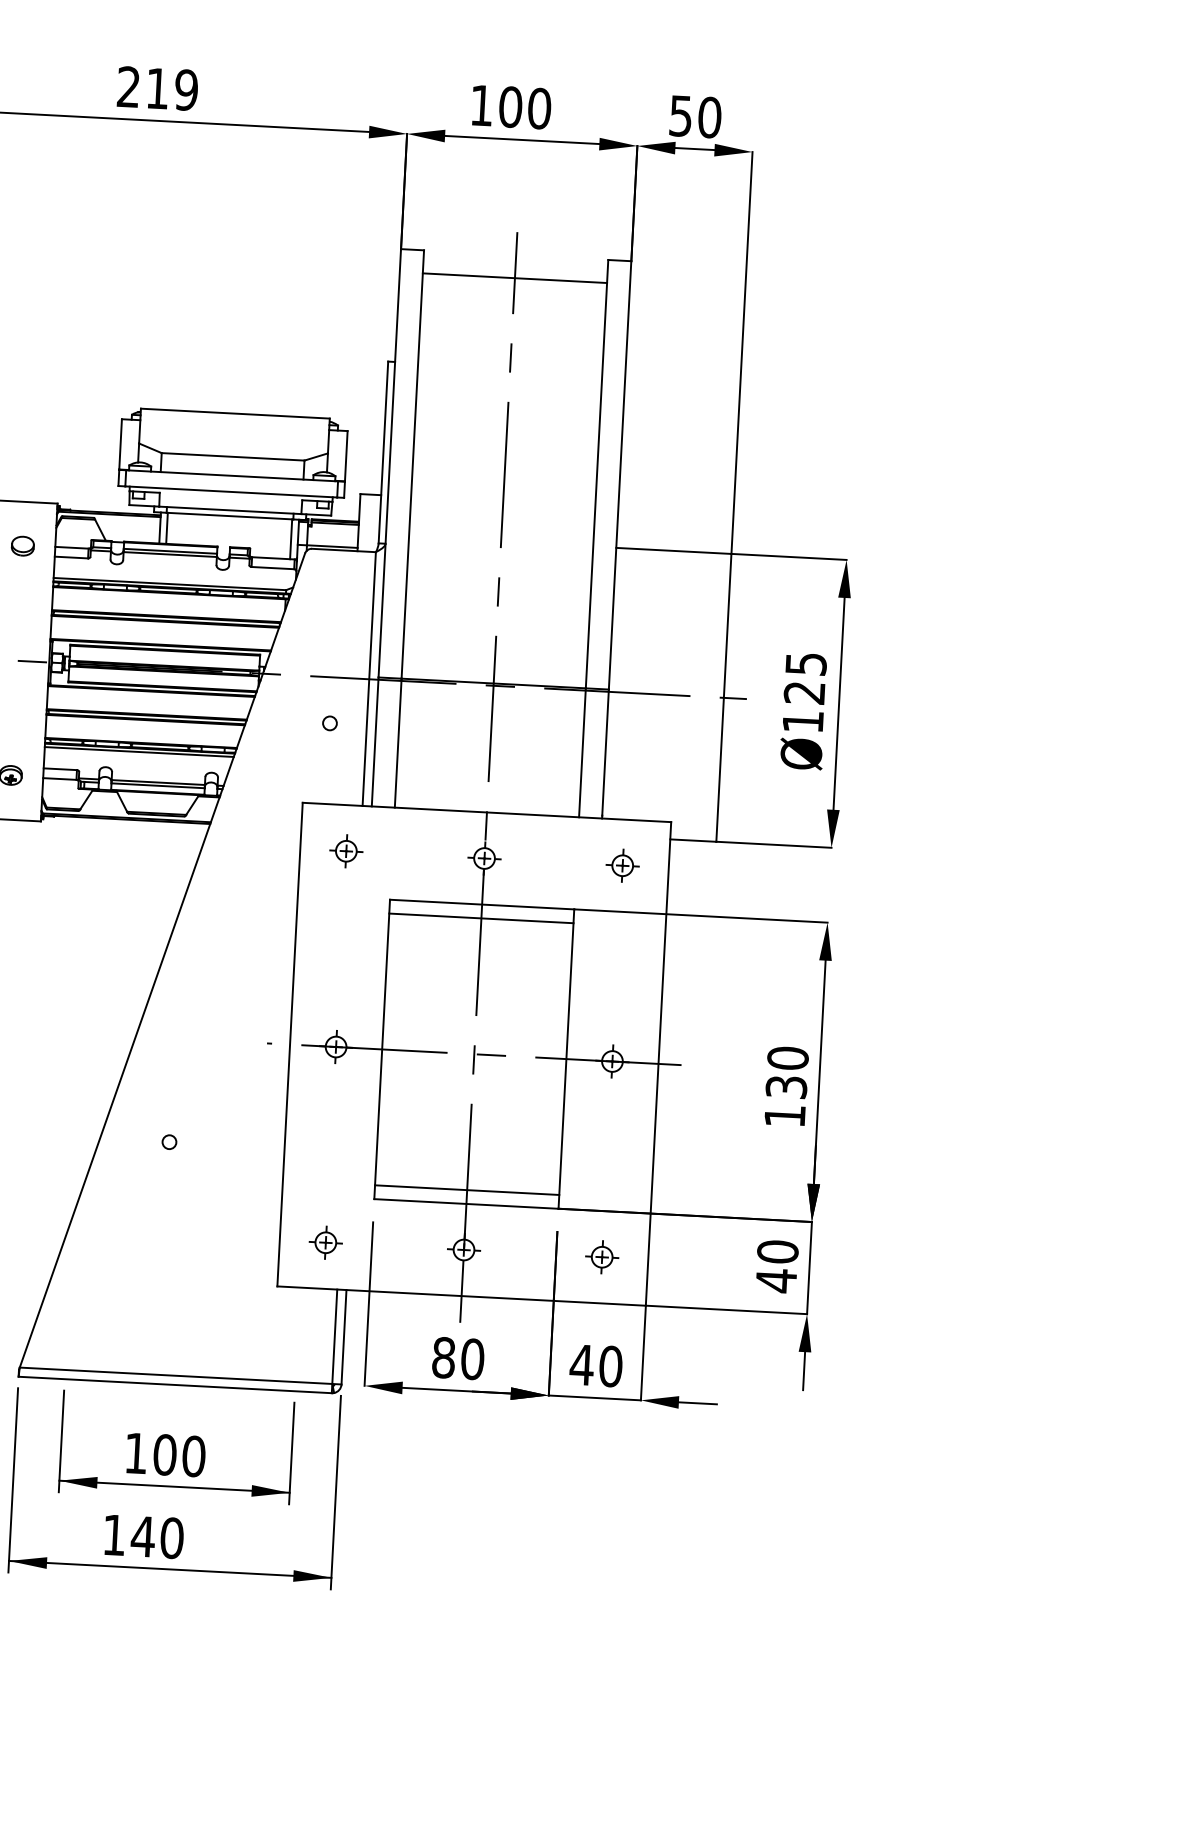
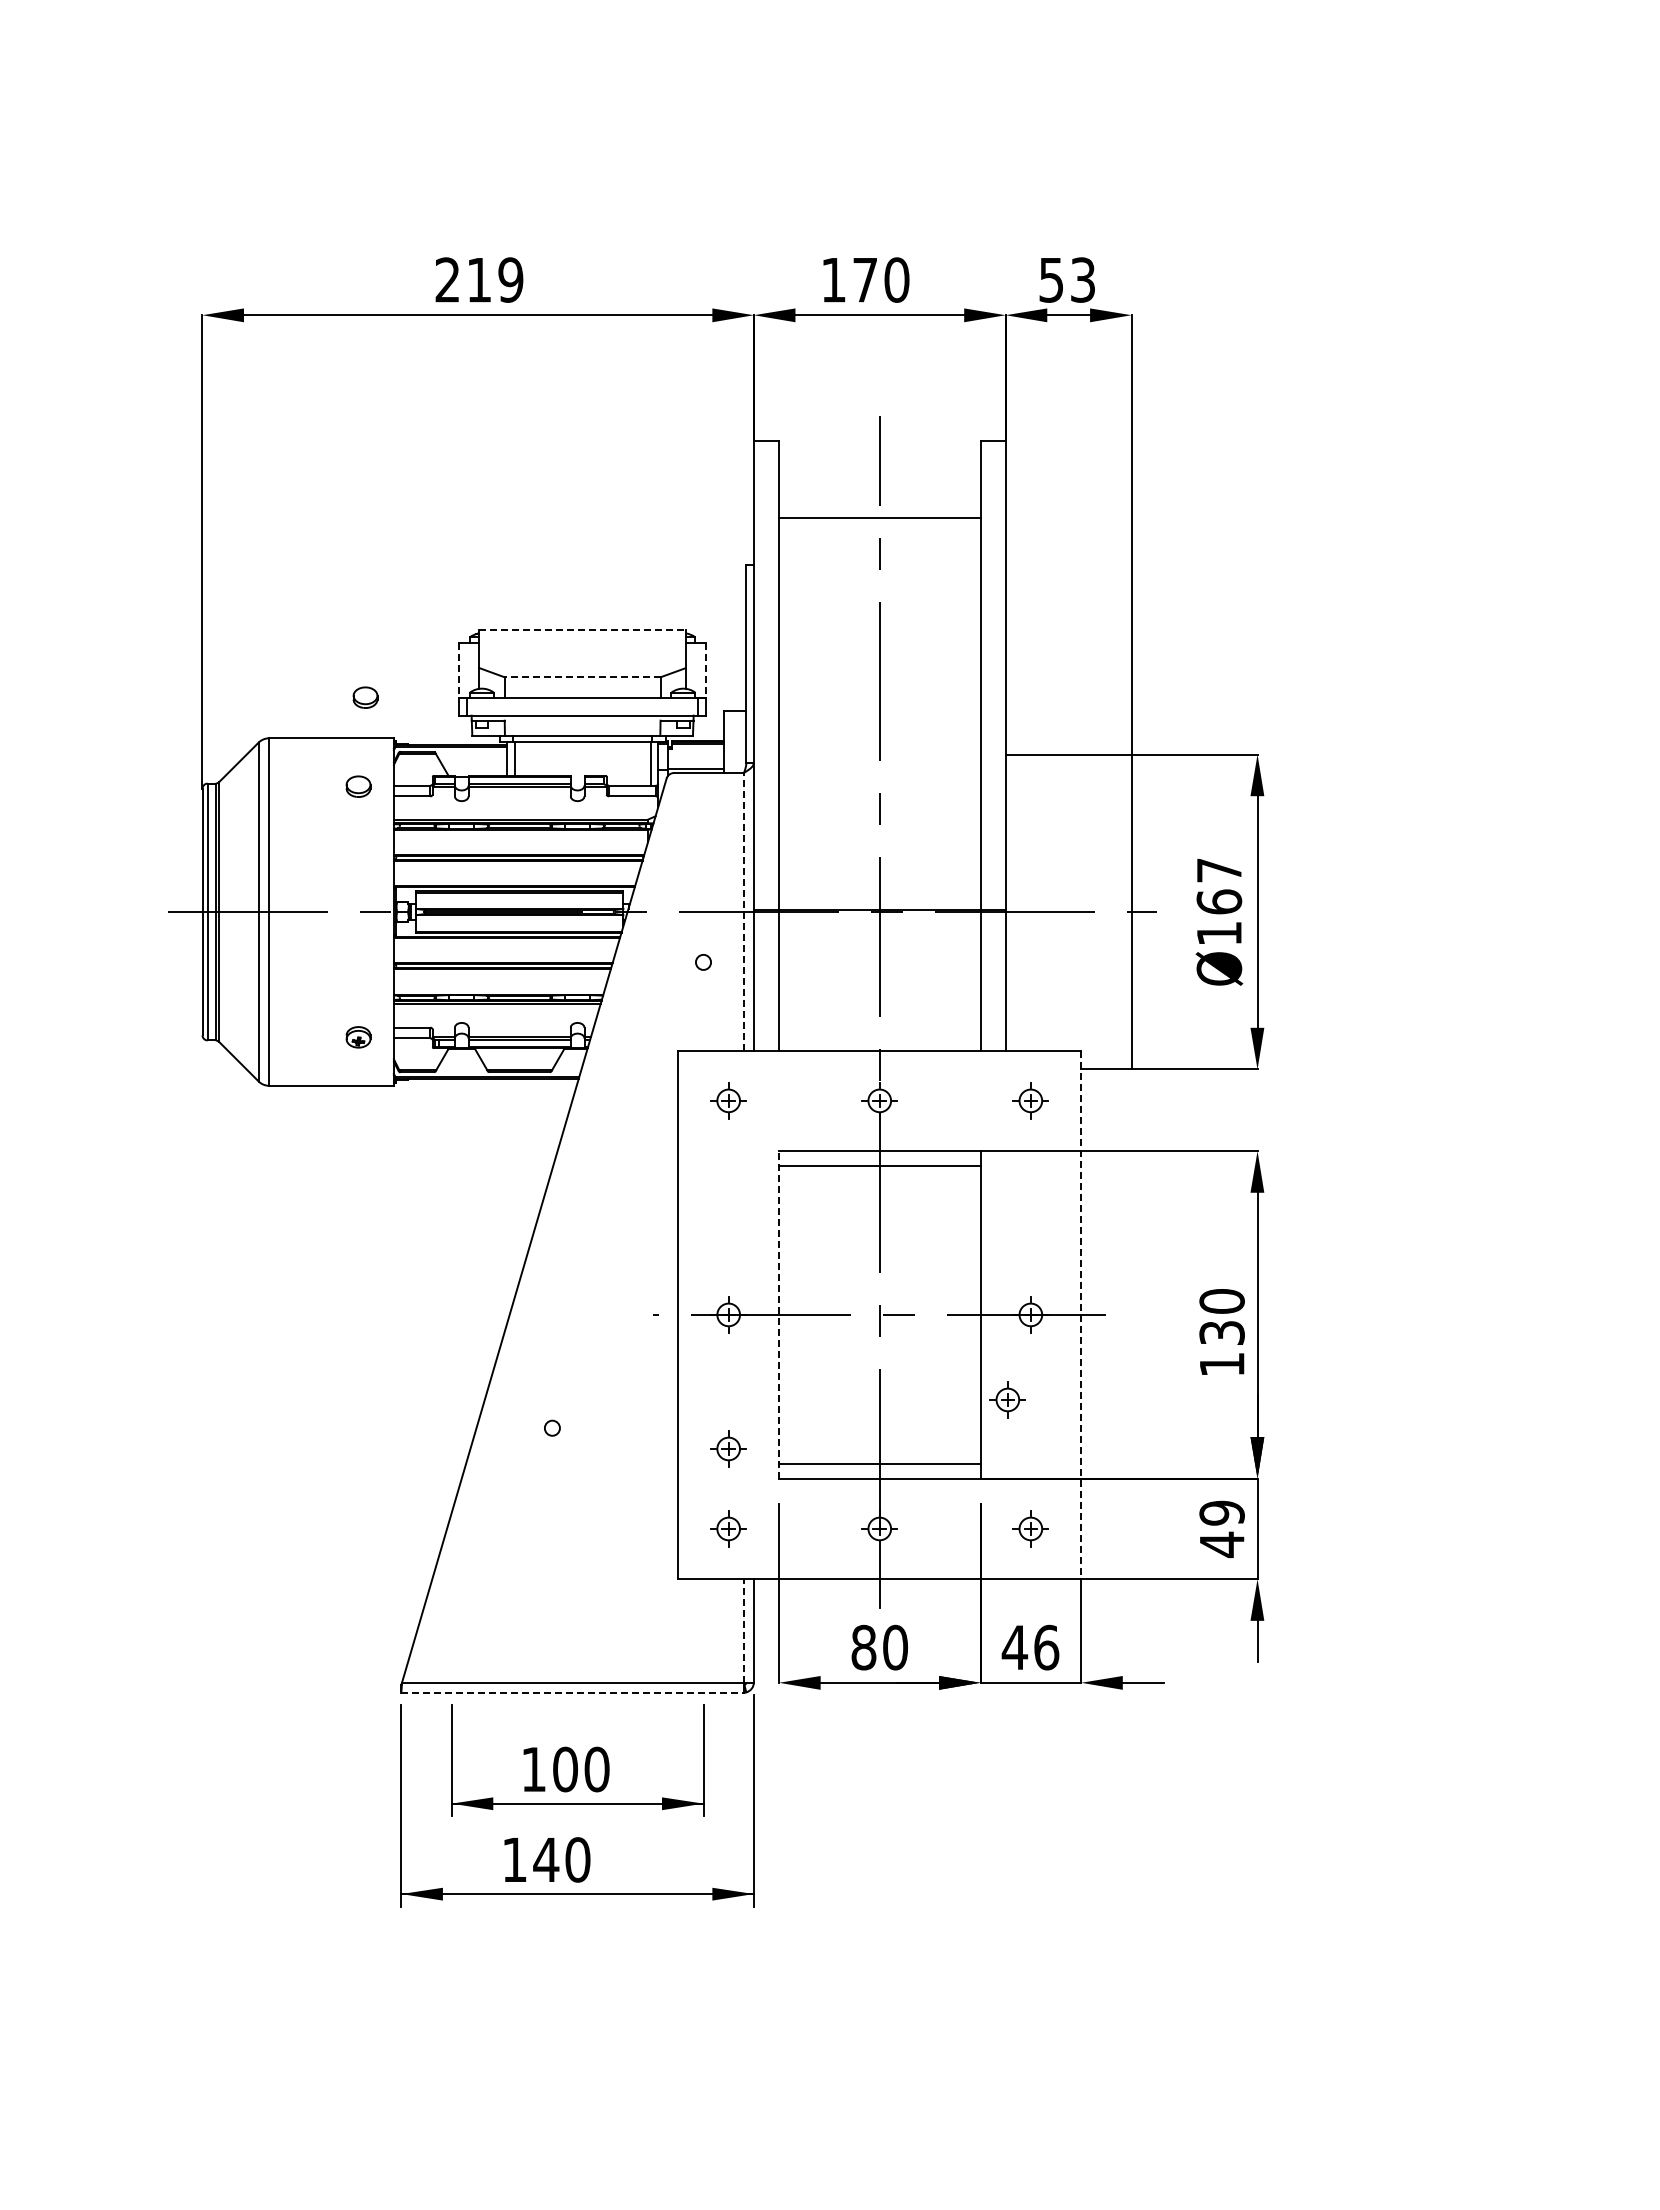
text: (510, 106) -> (865, 279), 100 -> 170
text: (709, 117) -> (1082, 279), 50 -> 53
line: (514, 278) -> (879, 518), moved
line: (236, 414) -> (583, 630), solid -> dashed
line: (120, 444) -> (459, 670), solid -> dashed
line: (346, 456) -> (706, 670), solid -> dashed
line: (232, 457) -> (582, 677), solid -> dashed
part: (33, 464) -> (365, 697), added
line: (368, 678) -> (743, 911), solid -> dashed
text: (805, 678) -> (1219, 886), Ø125 -> Ø167
line: (382, 1049) -> (779, 1314), solid -> dashed
line: (658, 1064) -> (1081, 1315), solid -> dashed
part: (587, 1137) -> (1007, 1399), added
part: (329, 1169) -> (728, 1448), added
text: (777, 1251) -> (1221, 1512), 40 -> 49
line: (334, 1336) -> (743, 1630), solid -> dashed
text: (610, 1366) -> (1046, 1647), 40 -> 46
line: (176, 1384) -> (573, 1692), solid -> dashed

